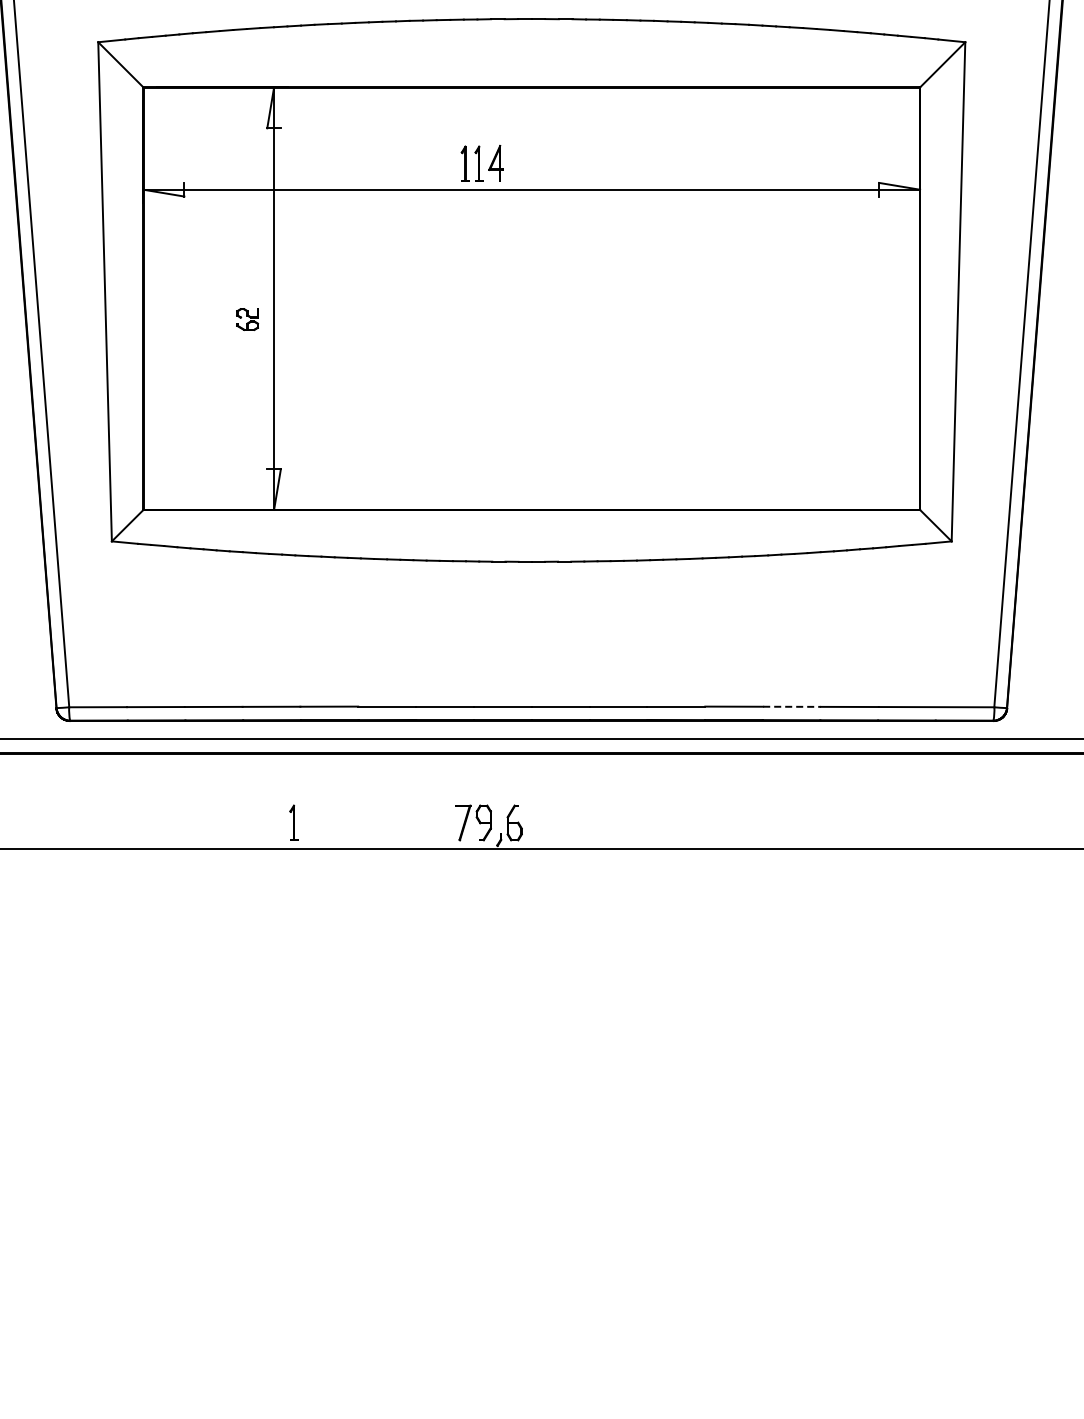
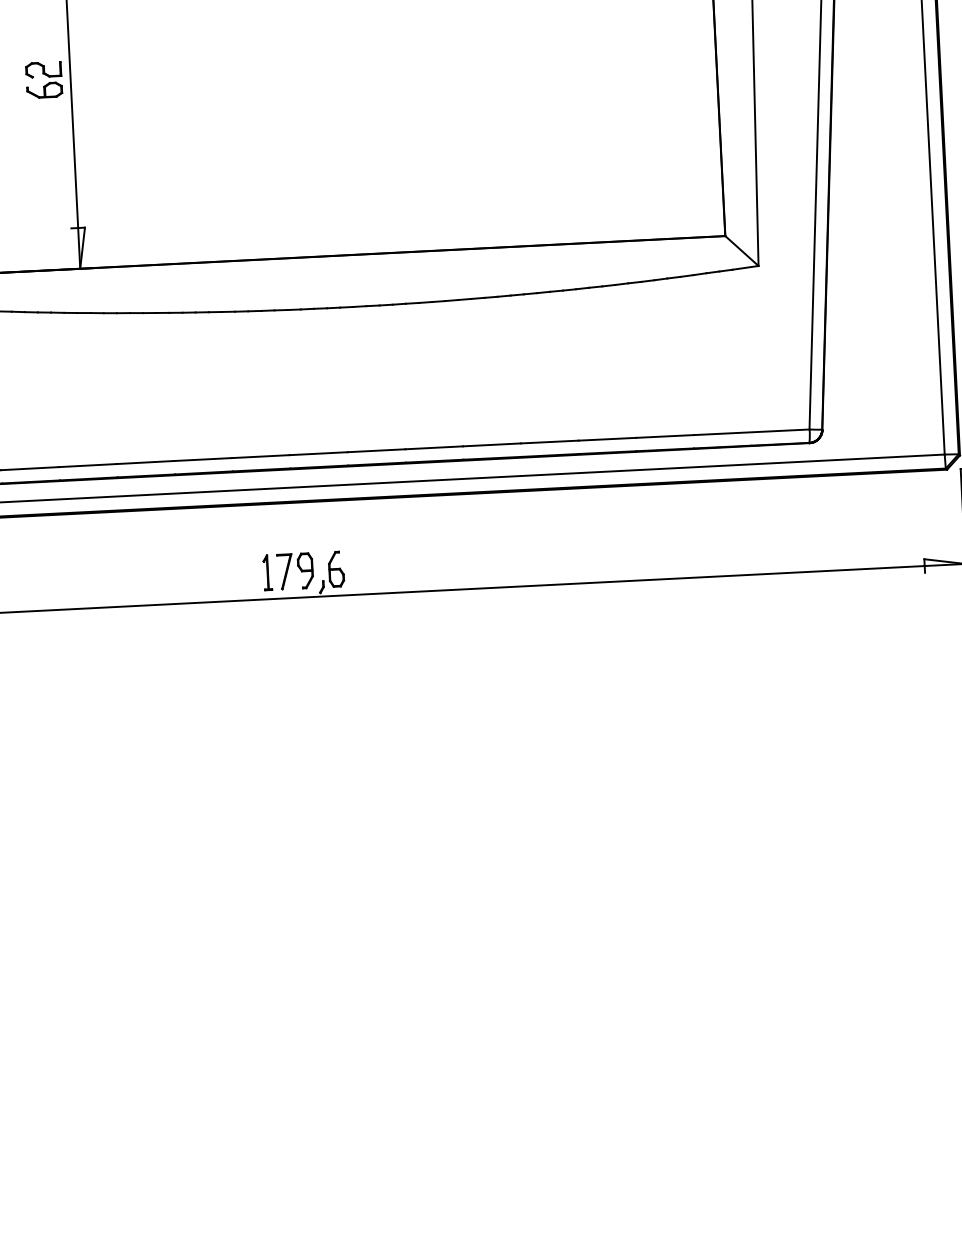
part: (247, 319) -> (44, 79), size x1.67
line: (792, 706) -> (607, 438), dashed -> solid
part: (293, 822) -> (267, 572), moved

